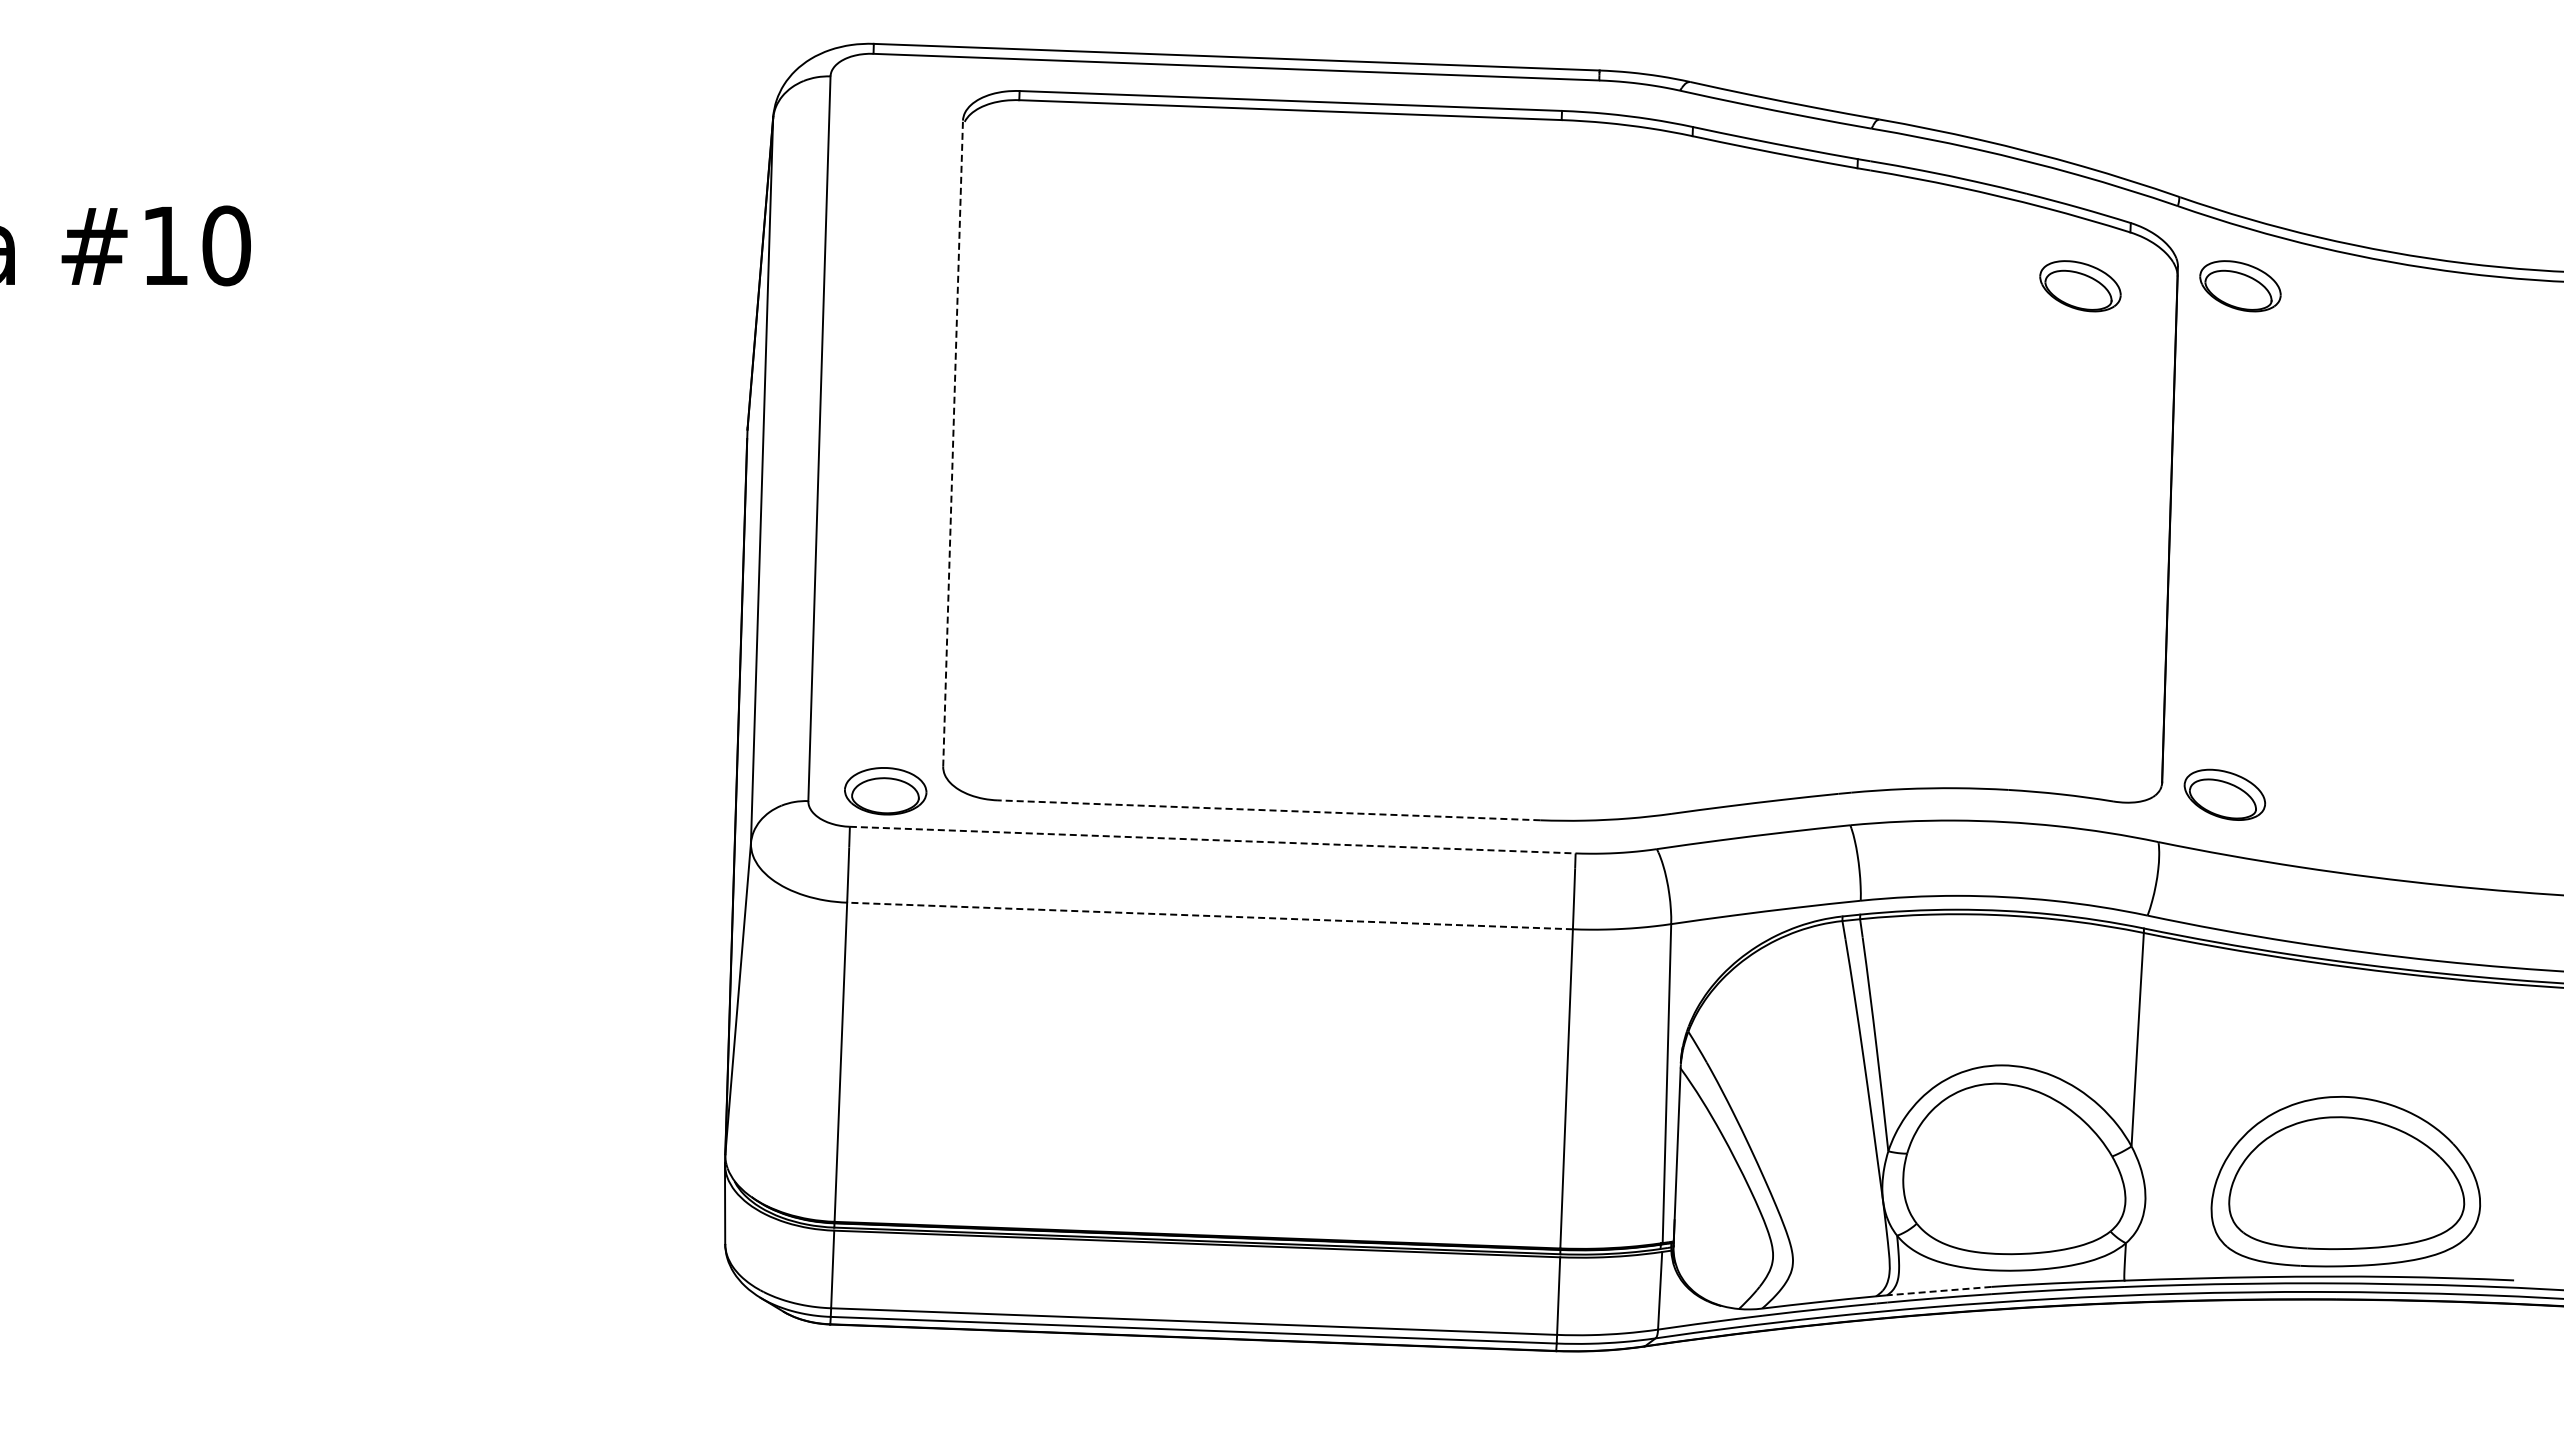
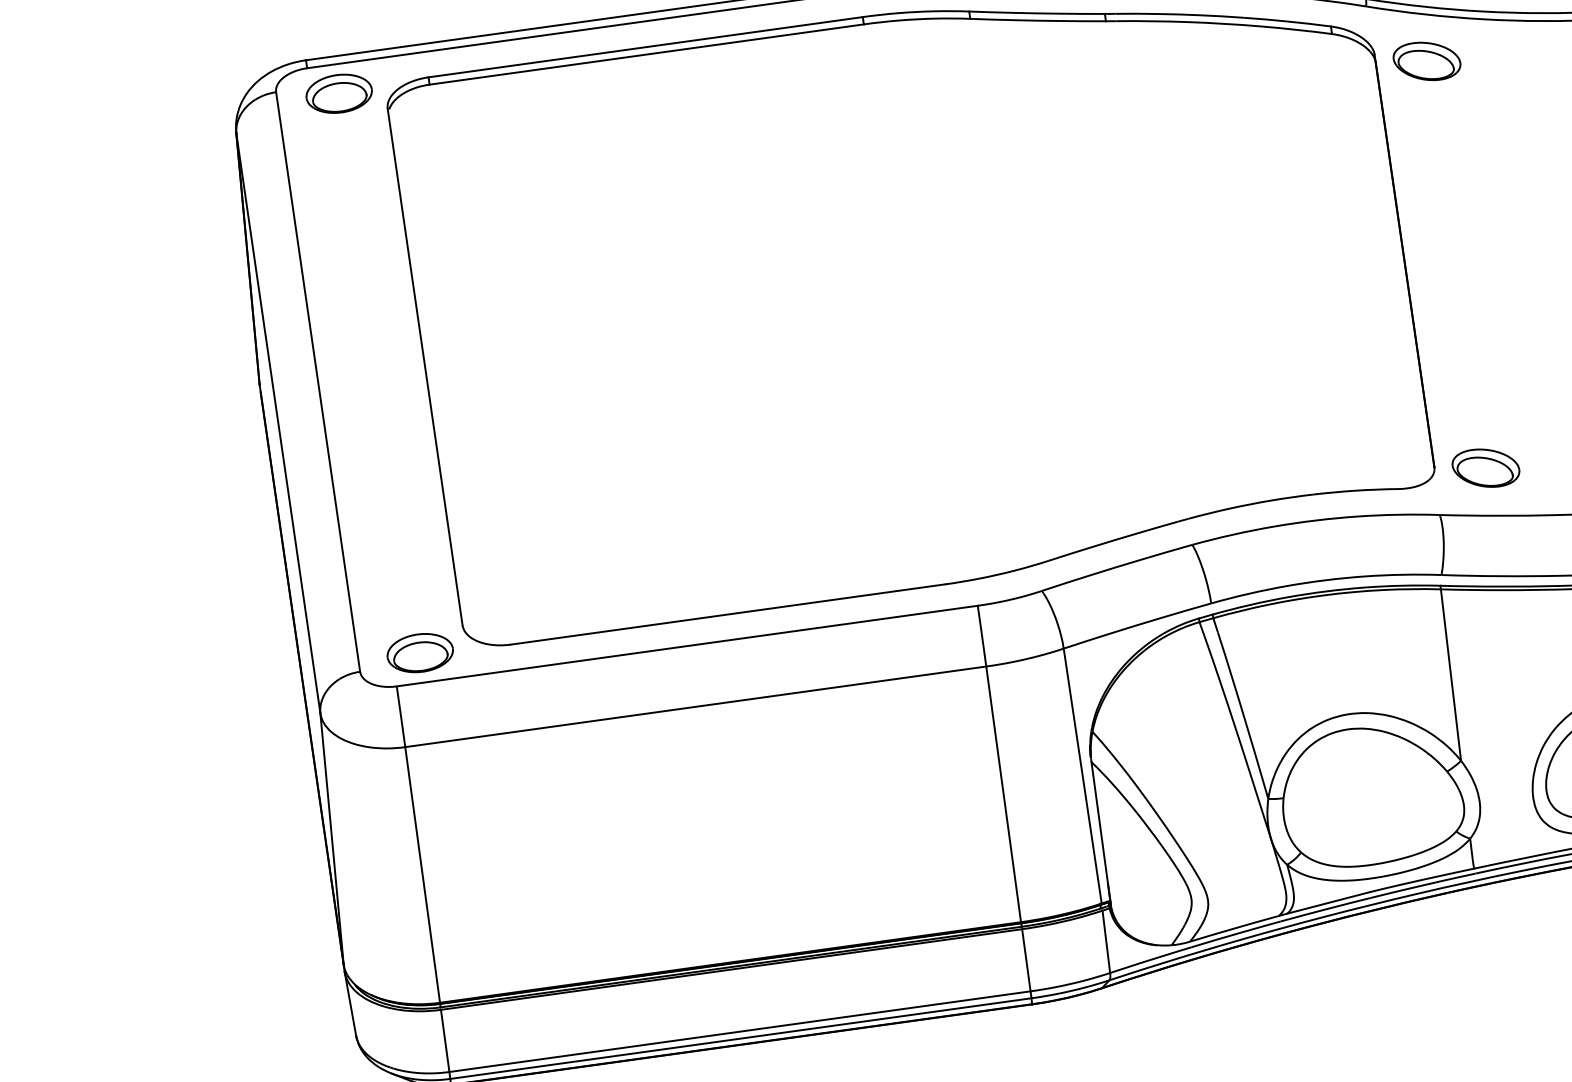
part: (906, 91) -> (338, 93), added
part: (2080, 286) -> (1299, 84), removed
line: (953, 443) -> (425, 366), dashed -> solid
line: (1268, 810) -> (727, 614), dashed -> solid
line: (1213, 840) -> (687, 646), dashed -> solid
line: (1209, 915) -> (695, 706), dashed -> solid
line: (1938, 1291) -> (1327, 903), dashed -> solid

